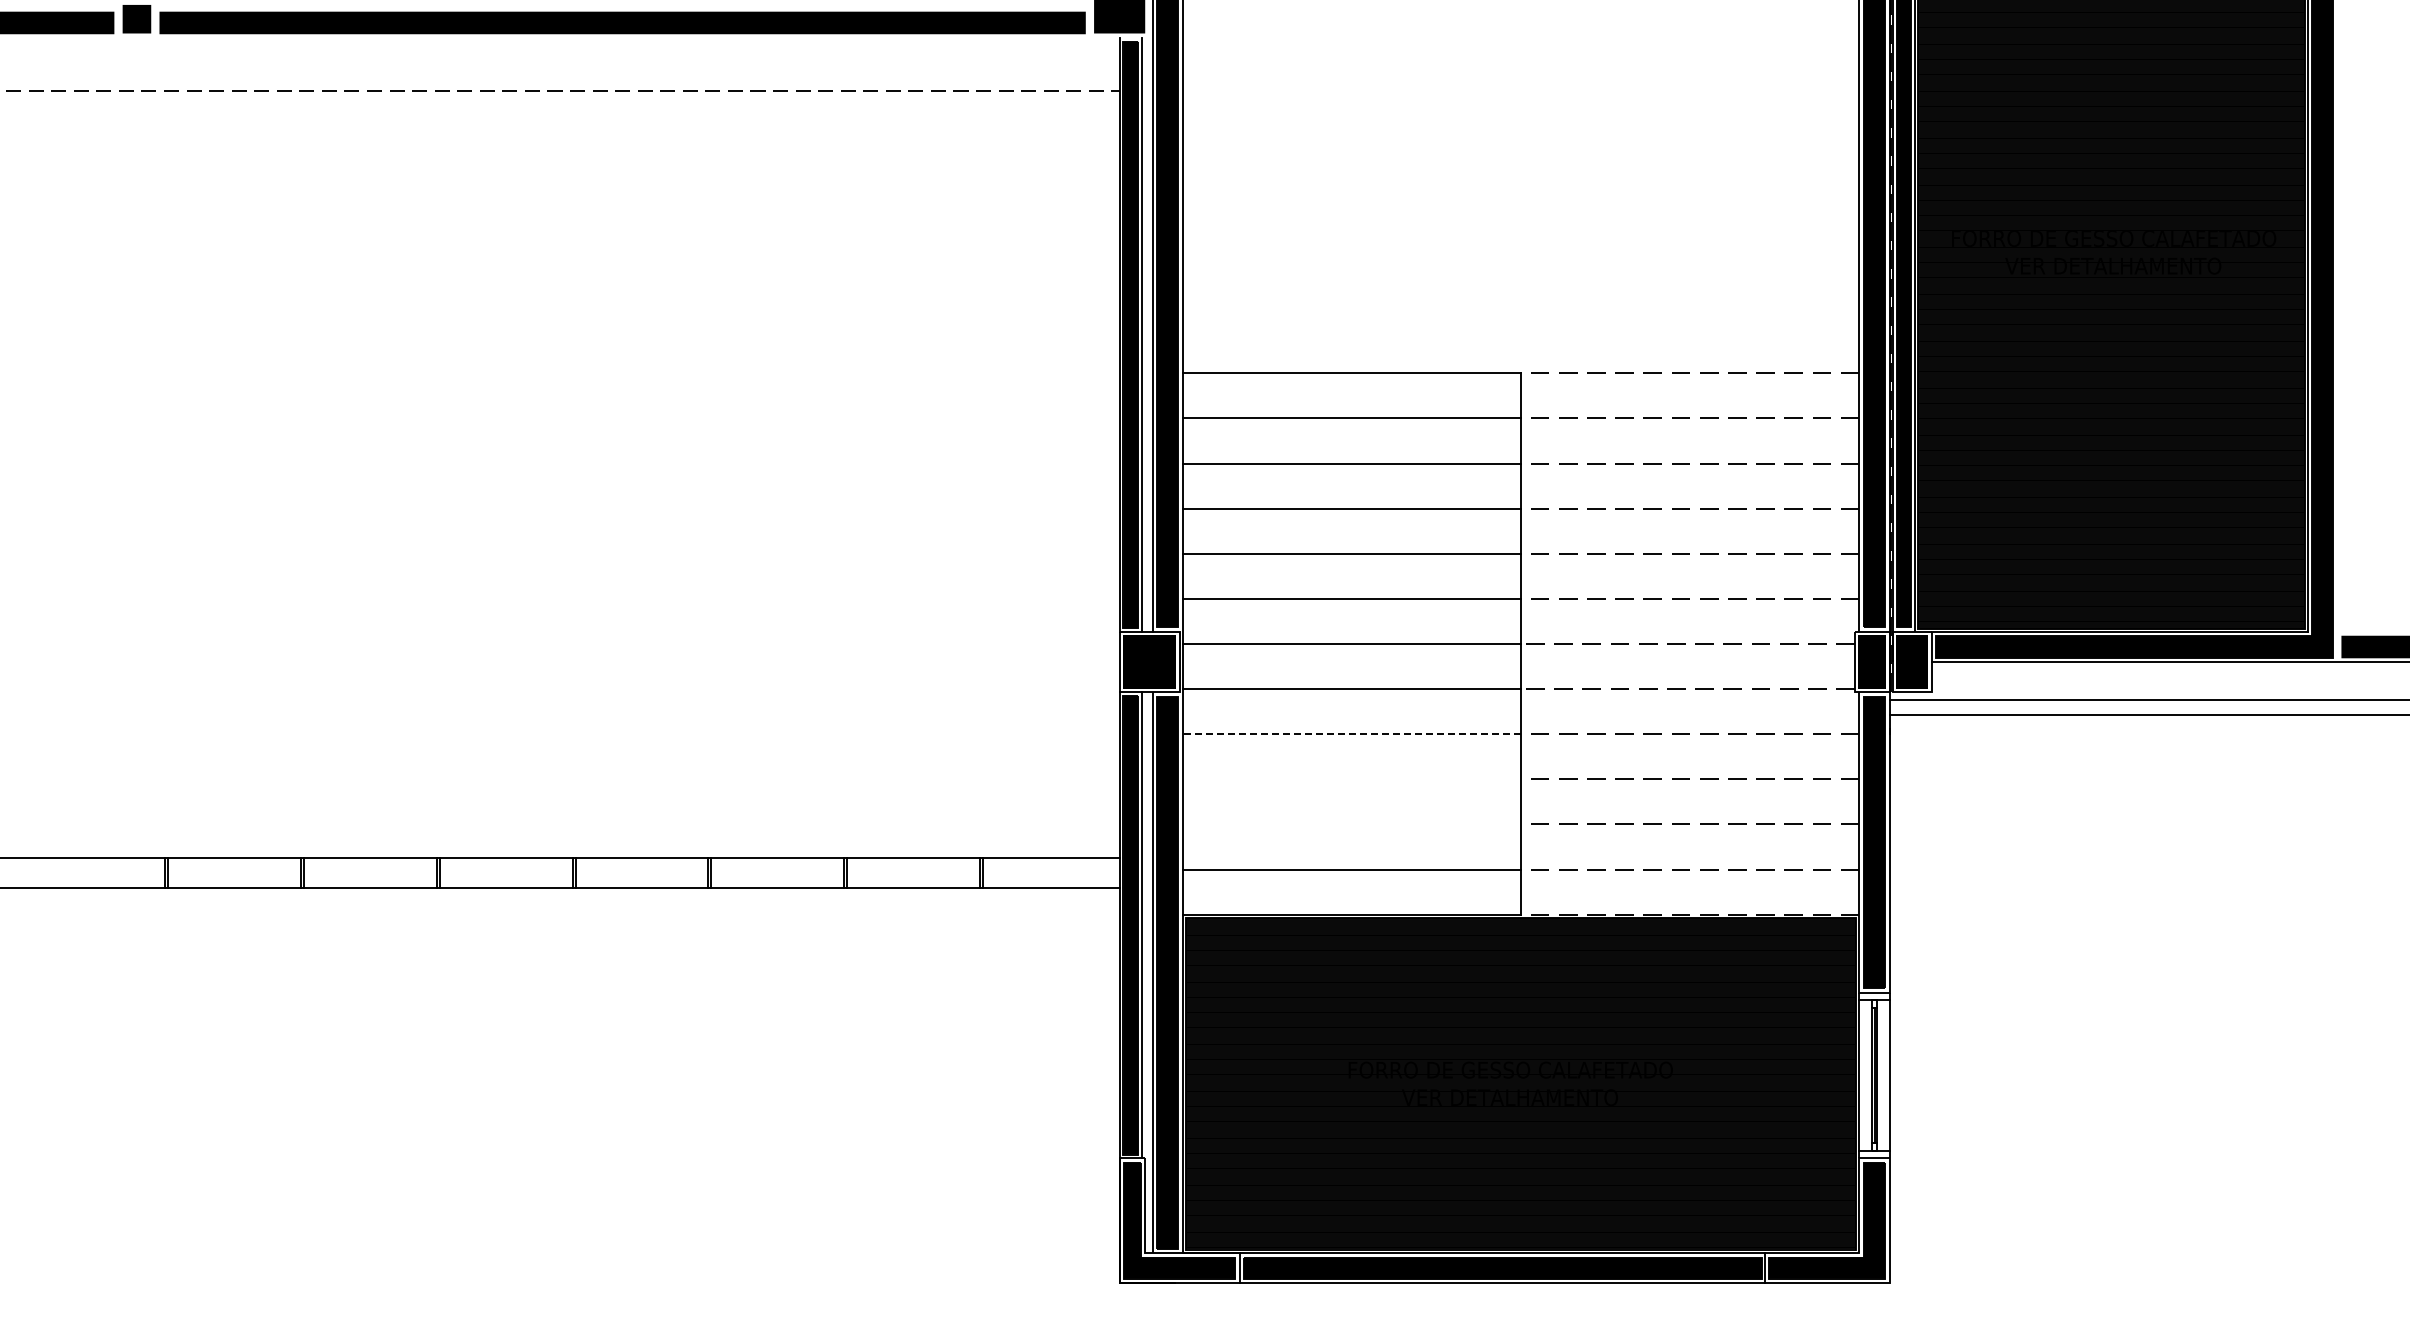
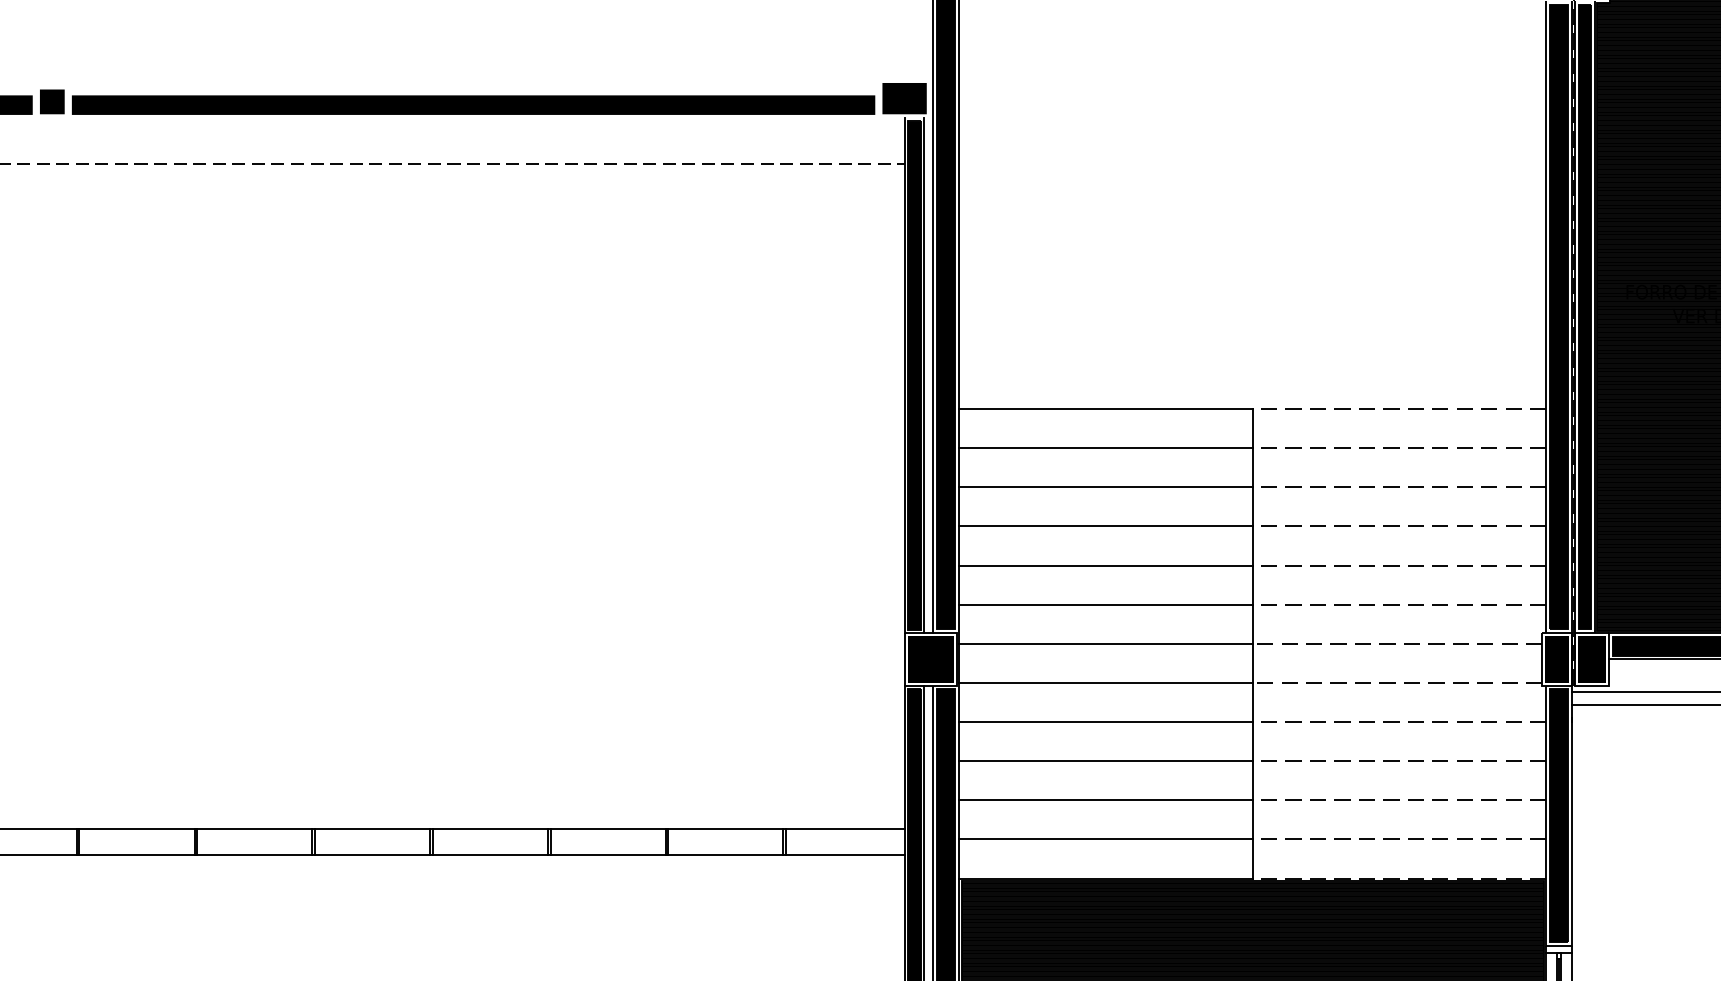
line: (1351, 734) -> (1105, 722), dashed -> solid
line: (1351, 779) -> (1105, 761), added
line: (1351, 824) -> (1105, 800), added

